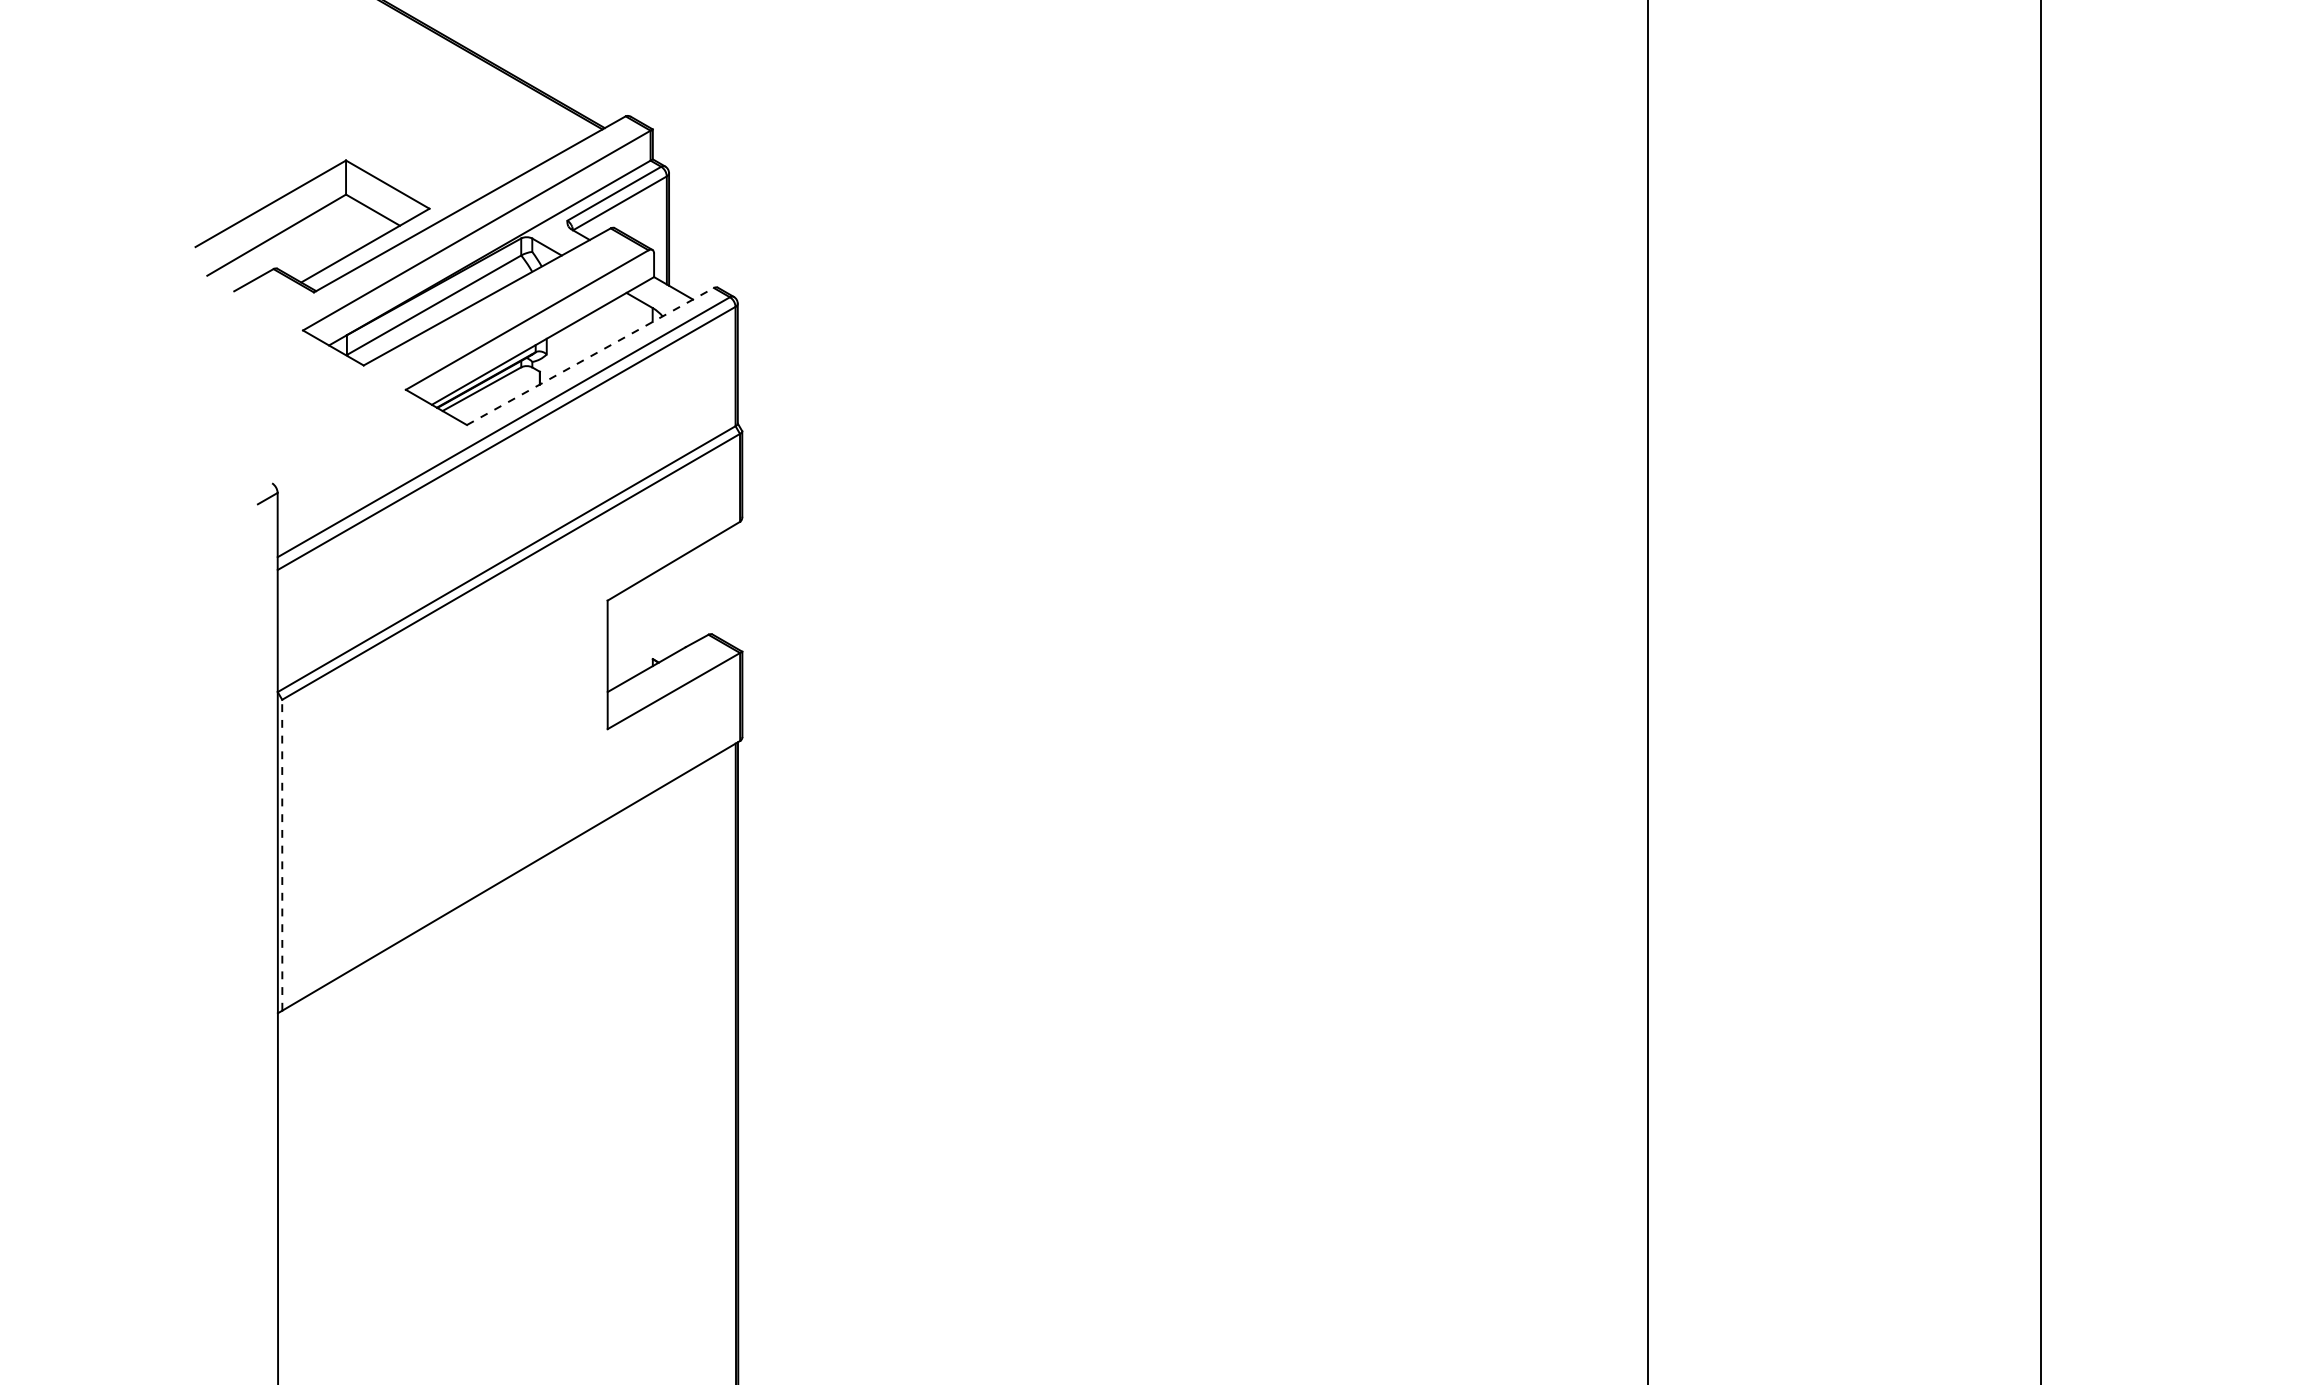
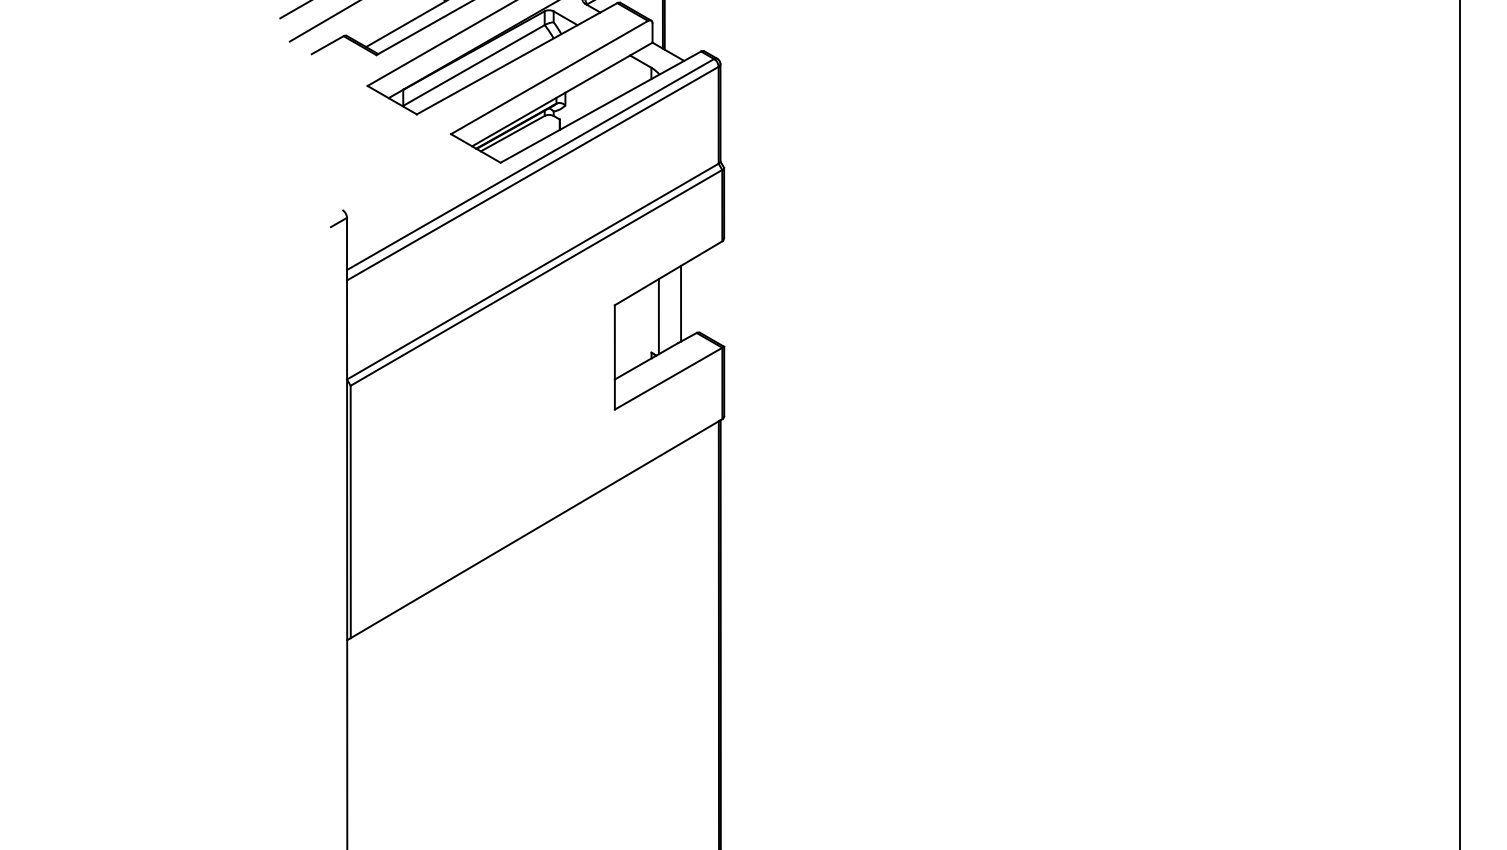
line: (590, 356) -> (600, 107), dashed -> solid
line: (689, 598) -> (681, 303), added
line: (661, 614) -> (658, 316), added
line: (282, 854) -> (350, 511), dashed -> solid

